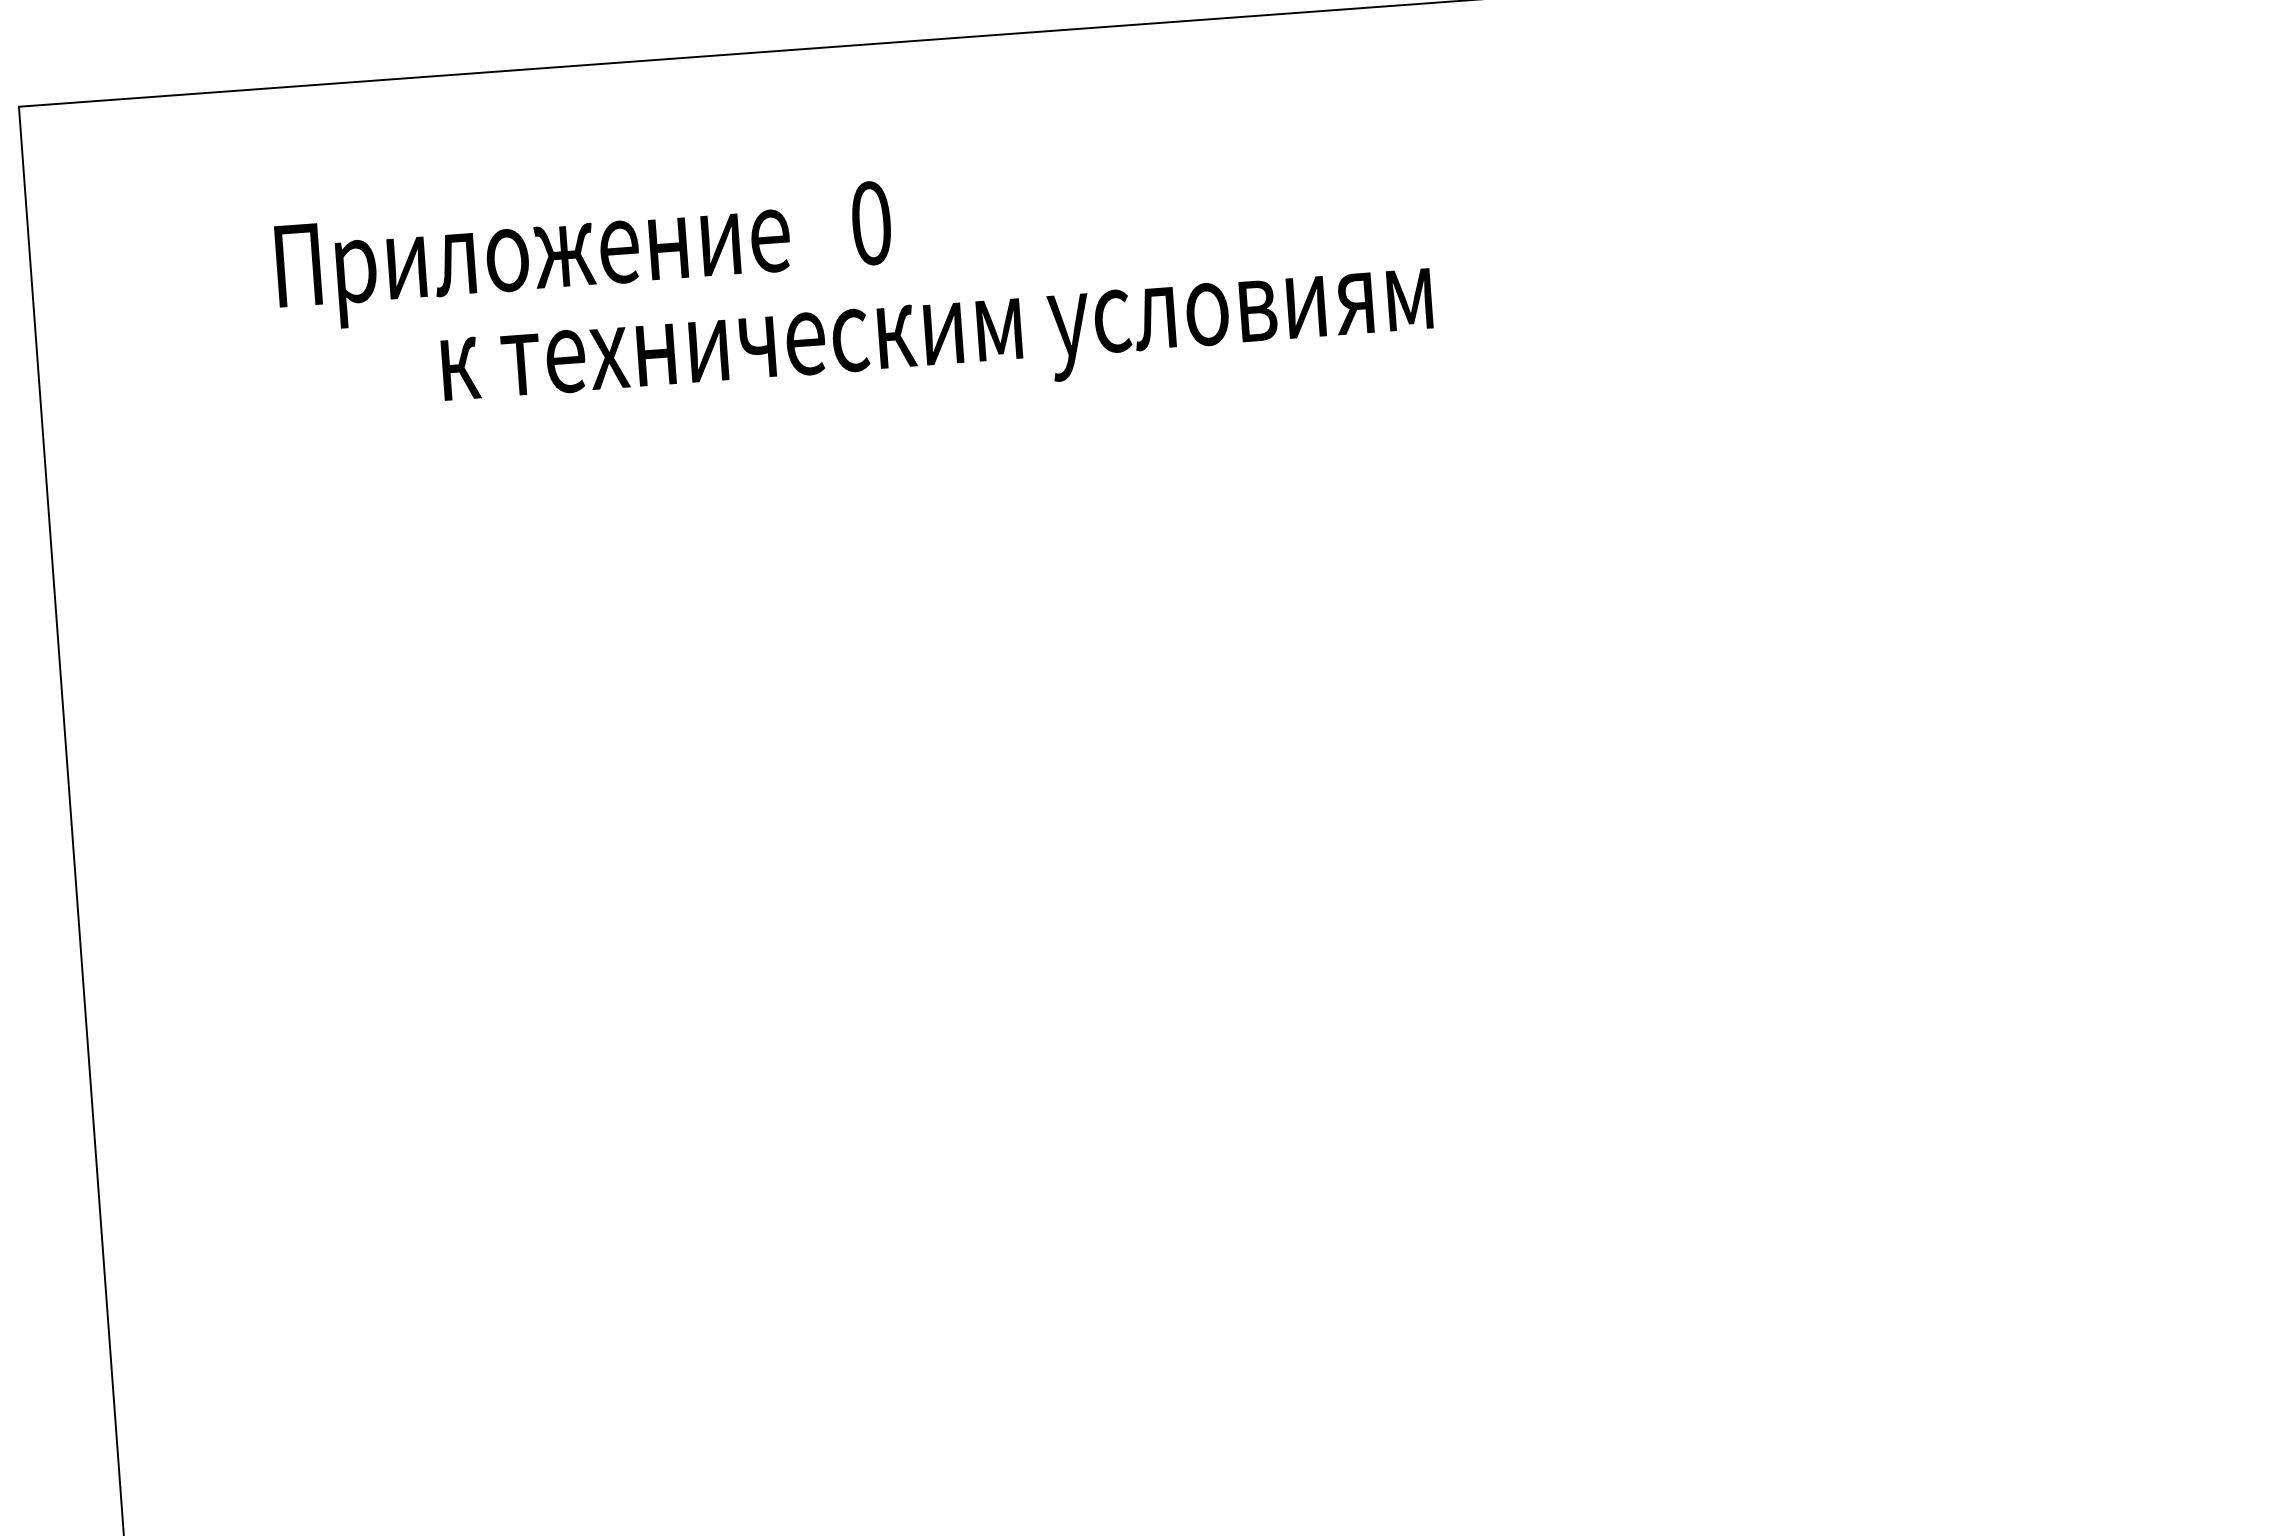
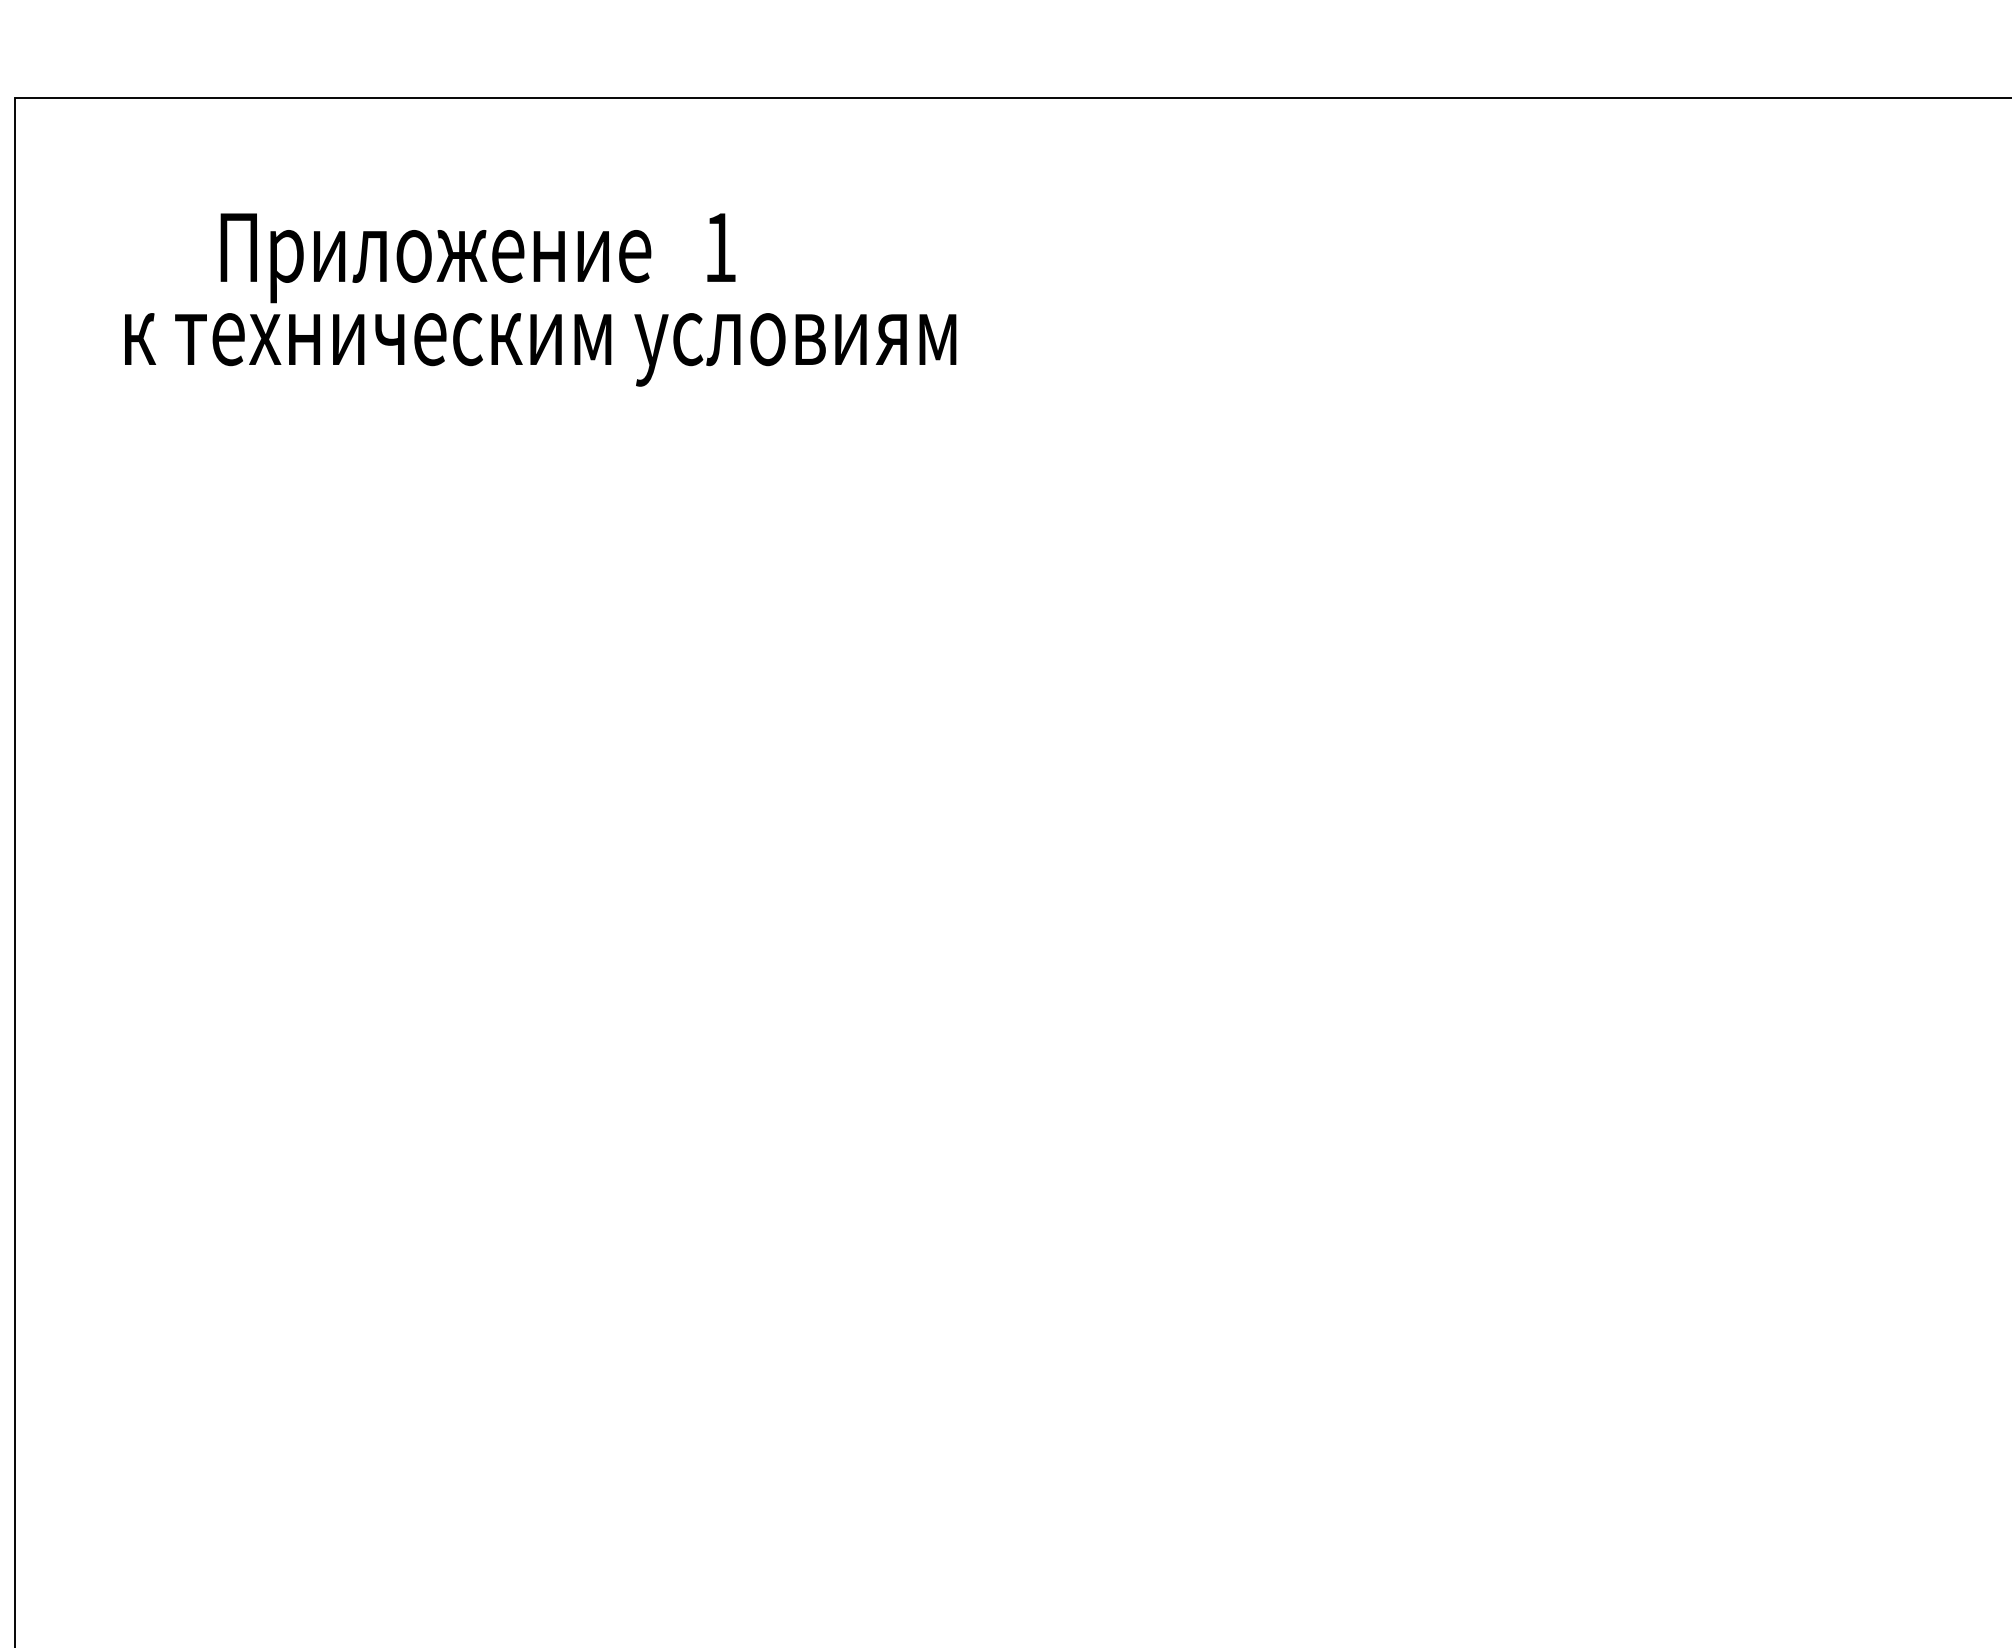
text: (871, 223) -> (720, 247), 0 -> 1
text: (937, 346) -> (540, 349), moved

